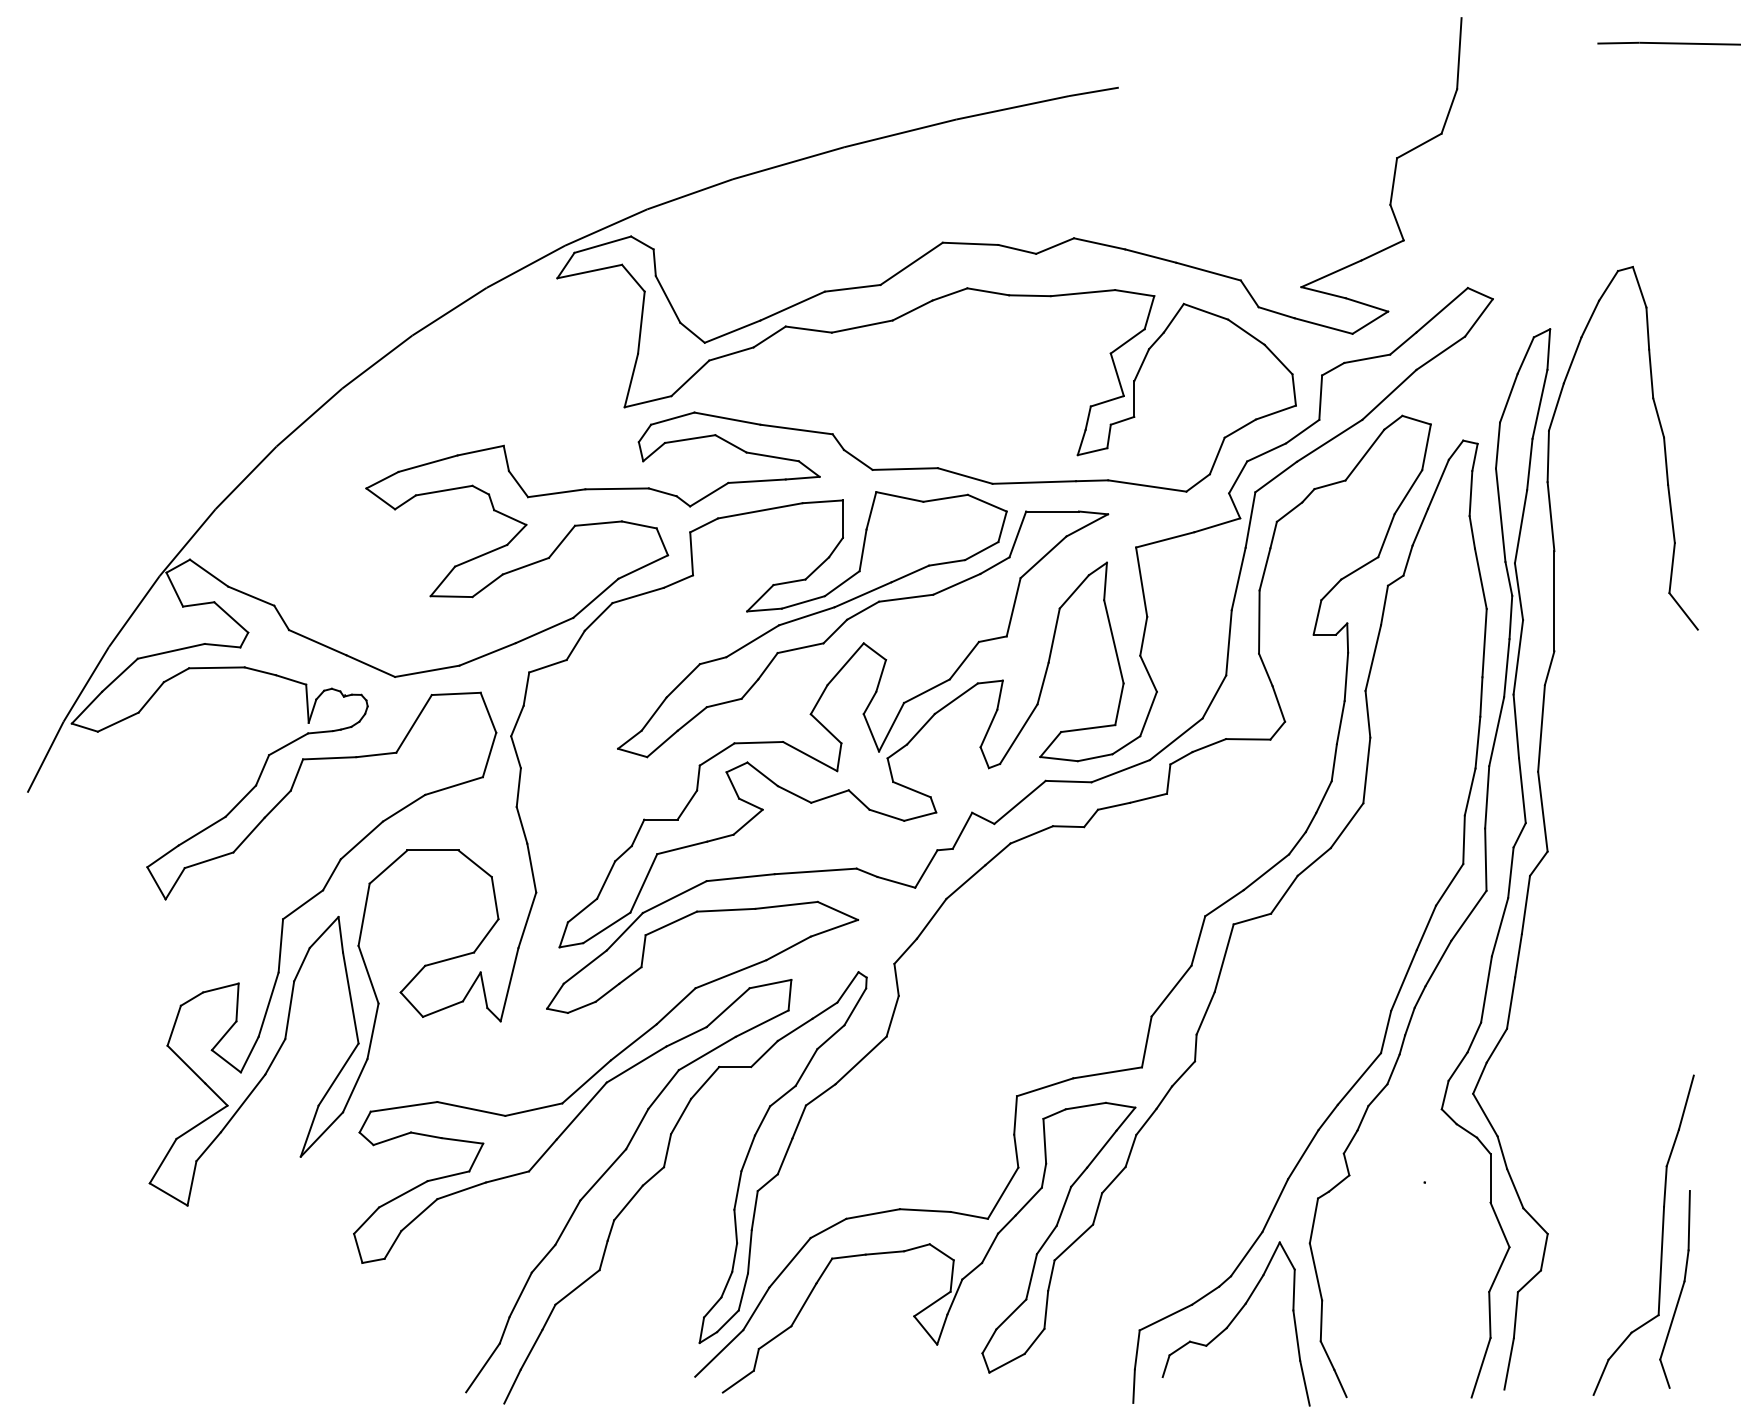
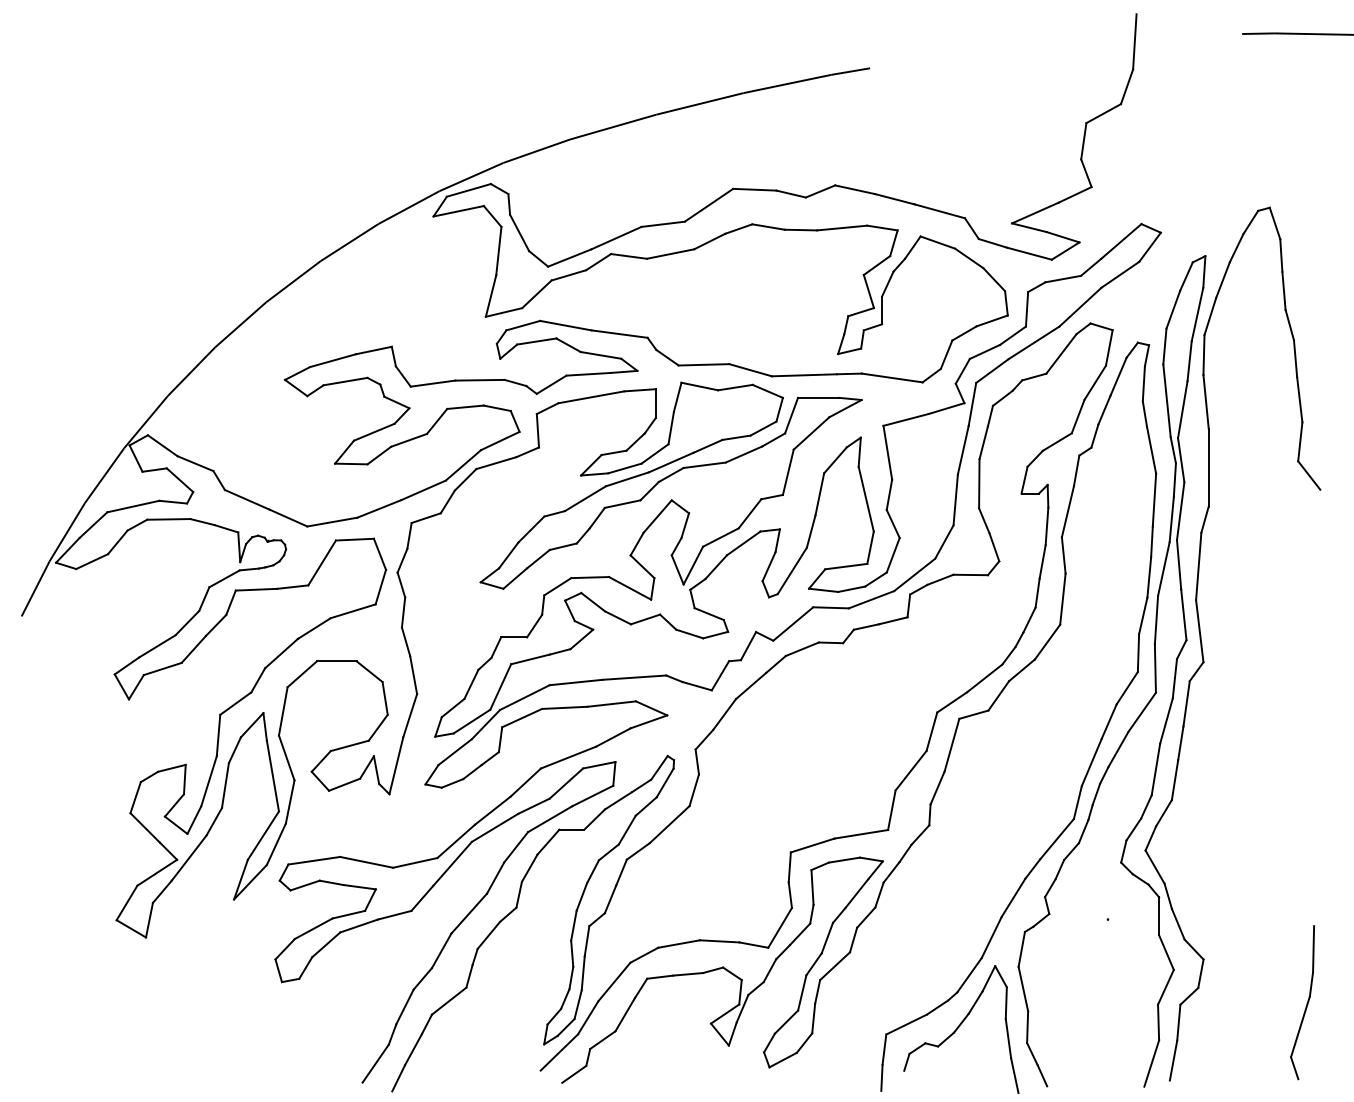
part: (1661, 1234) -> (1292, 959), removed

